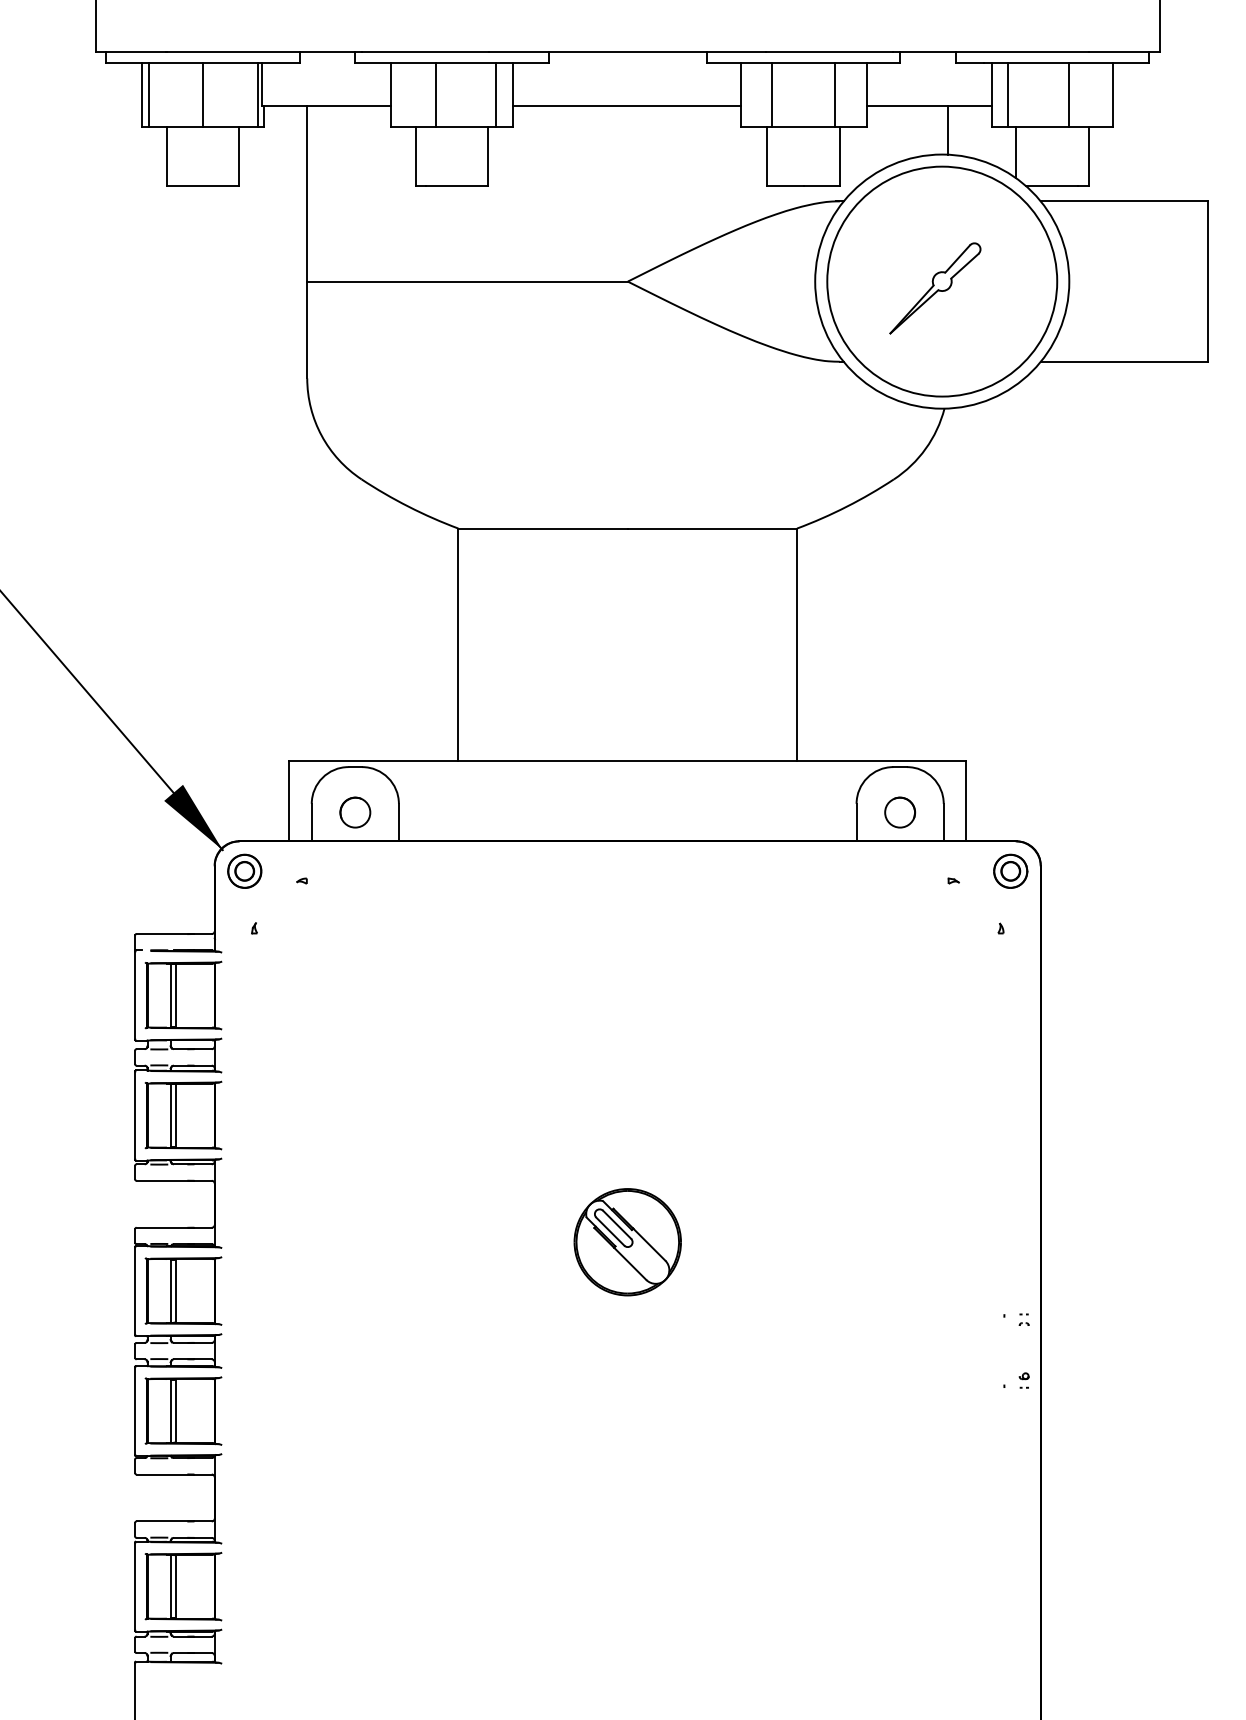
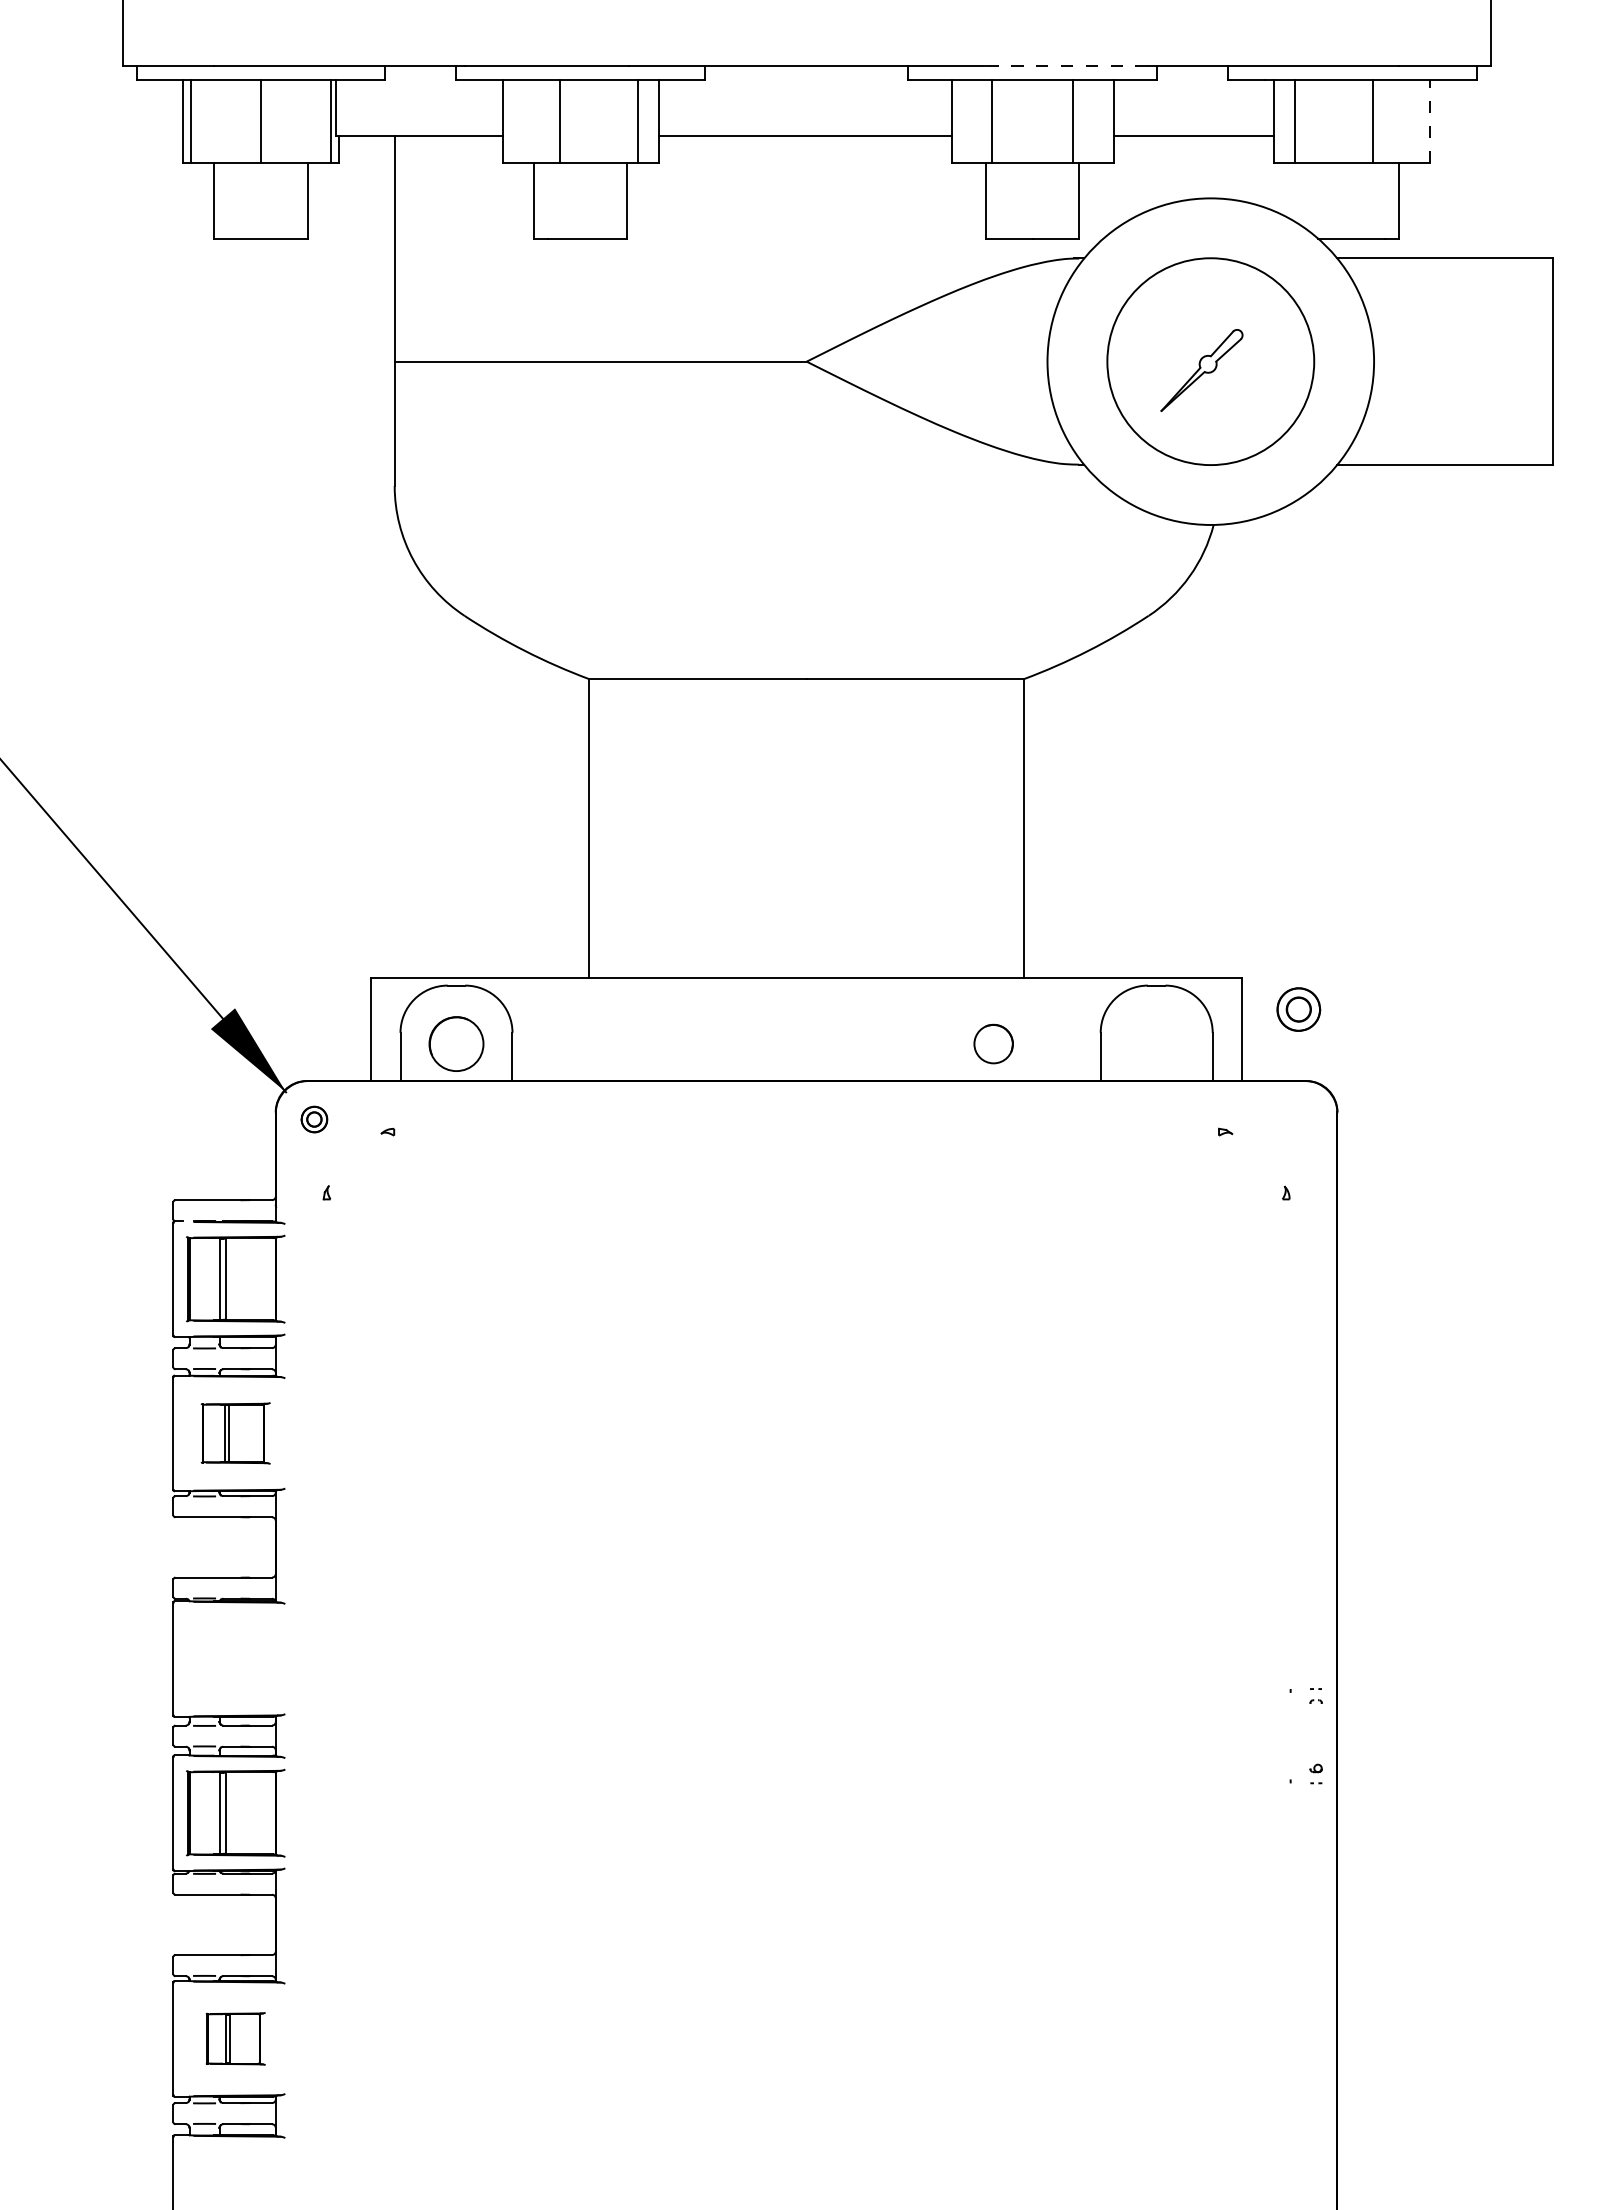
line: (829, 51) -> (1066, 66), solid -> dashed
line: (1113, 94) -> (1430, 121), solid -> dashed
line: (948, 129) -> (1218, 166), removed
line: (1015, 152) -> (1305, 195), removed
circle: (942, 281) -> (1210, 361), size x0.7
part: (935, 288) -> (1201, 370), size x0.7
part: (355, 812) -> (456, 1043), size x1.4
part: (900, 812) -> (993, 1043), moved
part: (244, 871) -> (314, 1119), size x0.6
part: (1010, 871) -> (1298, 1009), moved
part: (183, 1115) -> (235, 1433), size x0.7
part: (627, 1242) -> (806, 1596), removed
part: (183, 1290) -> (235, 1658), removed
part: (183, 1586) -> (235, 2038), size x0.6

